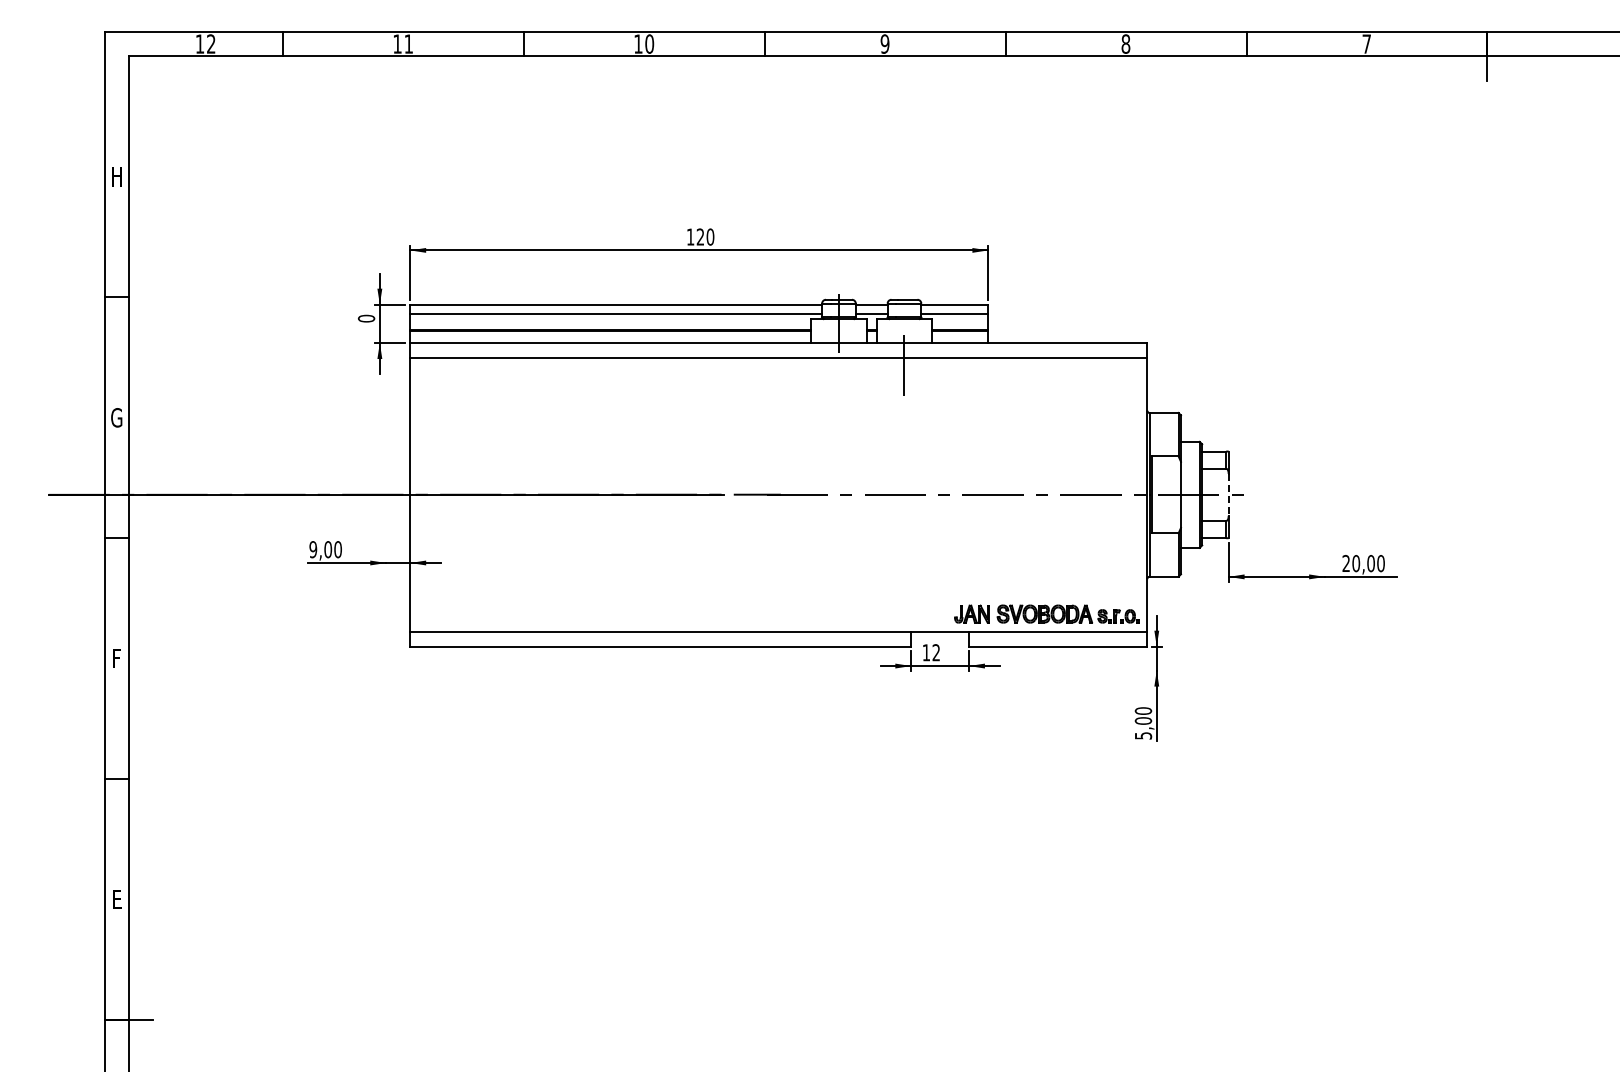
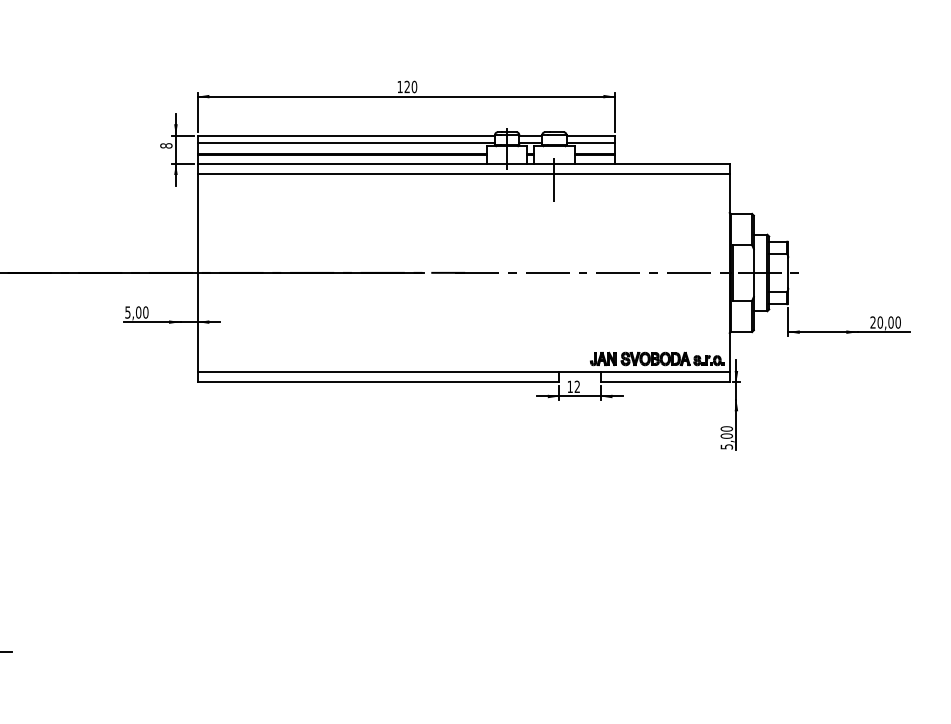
text: (366, 318) -> (166, 145), 0 -> 8
line: (1228, 494) -> (788, 272), dashed -> solid
text: (313, 549) -> (128, 312), 9,00 -> 5,00

